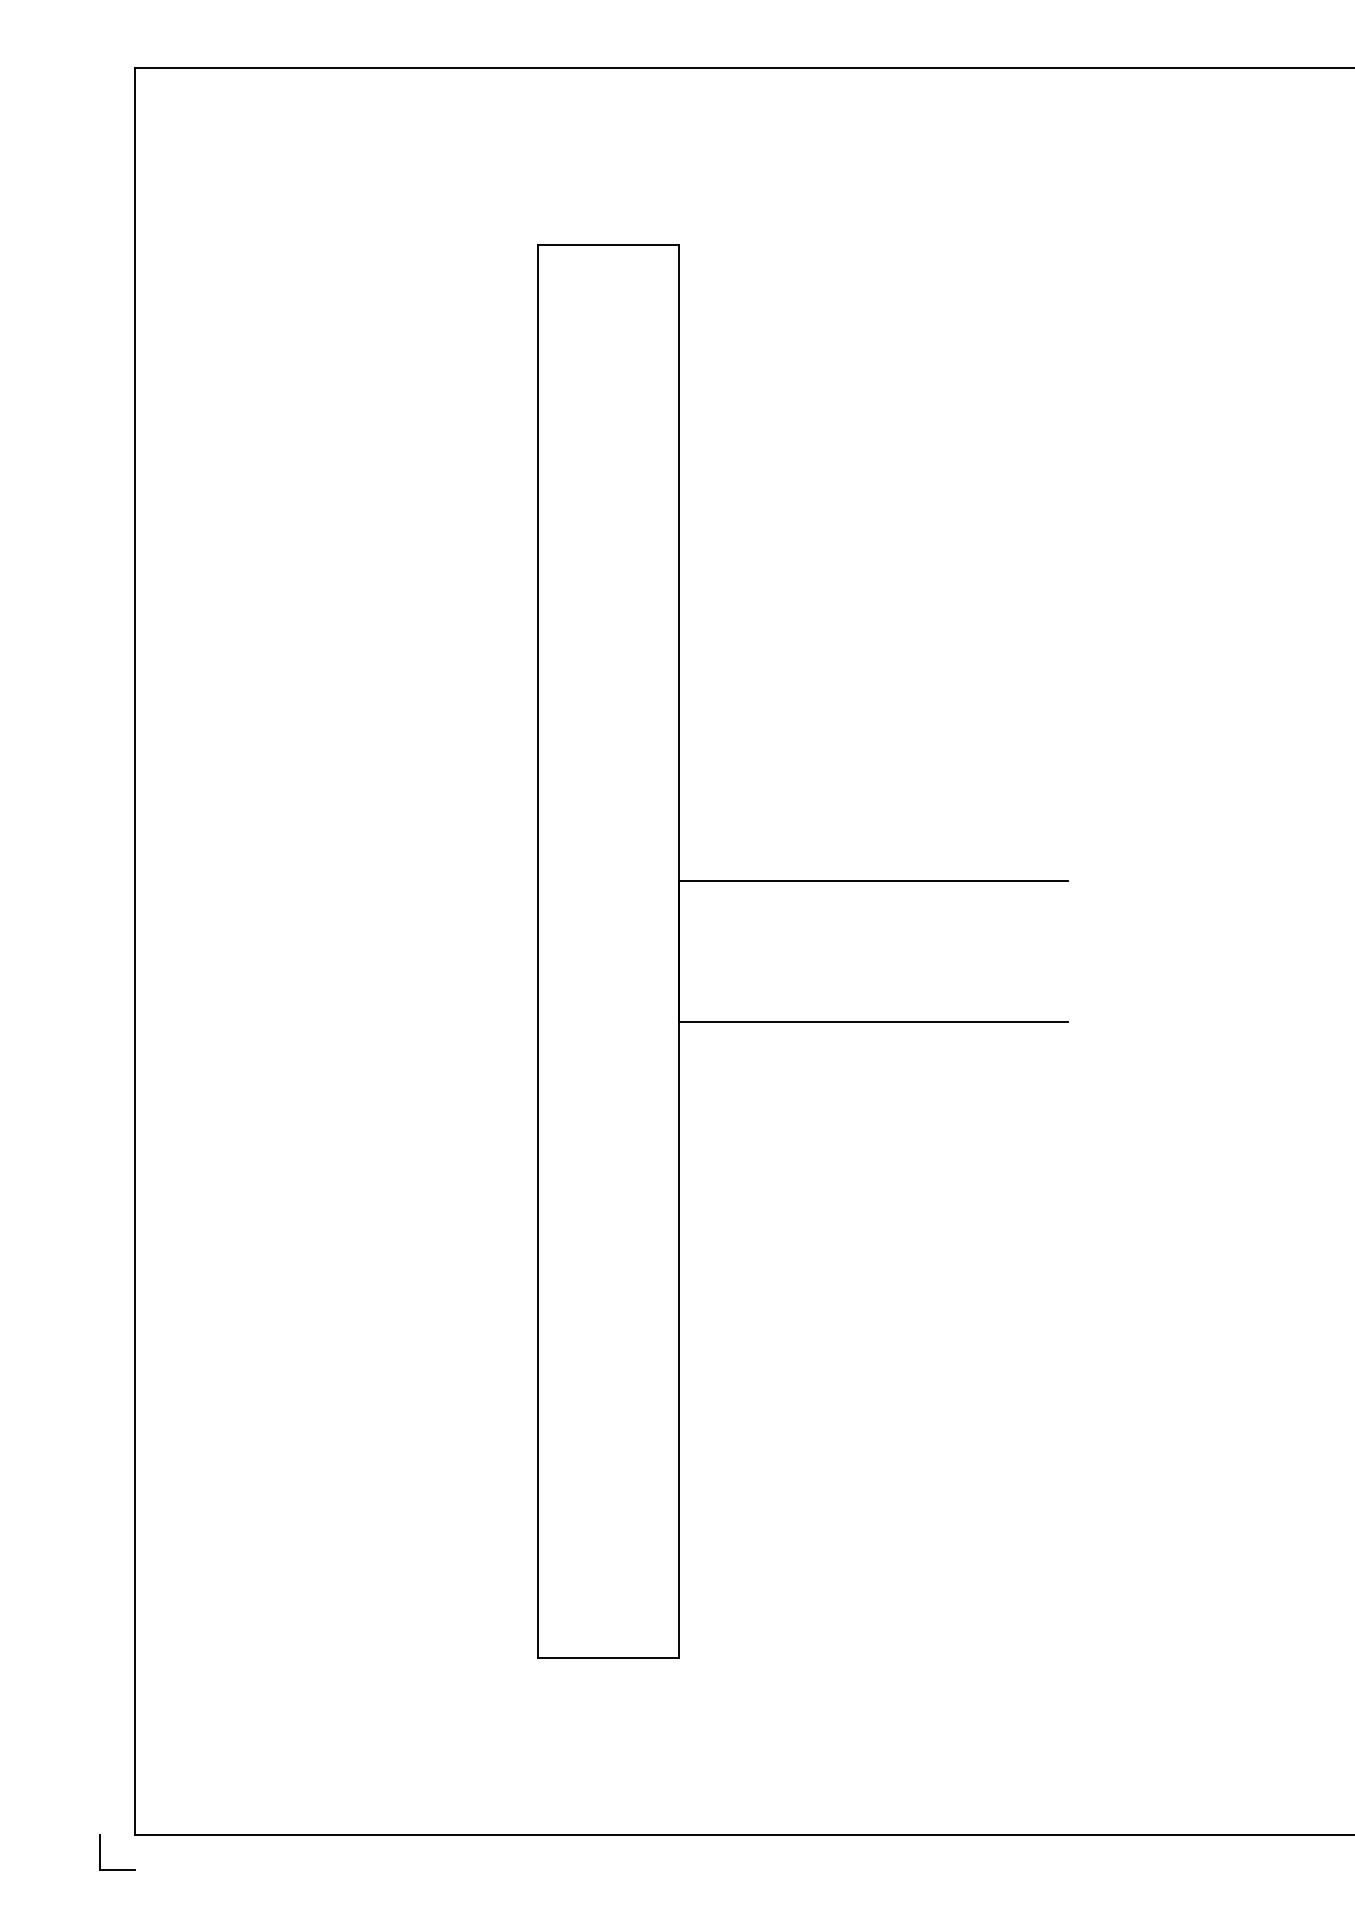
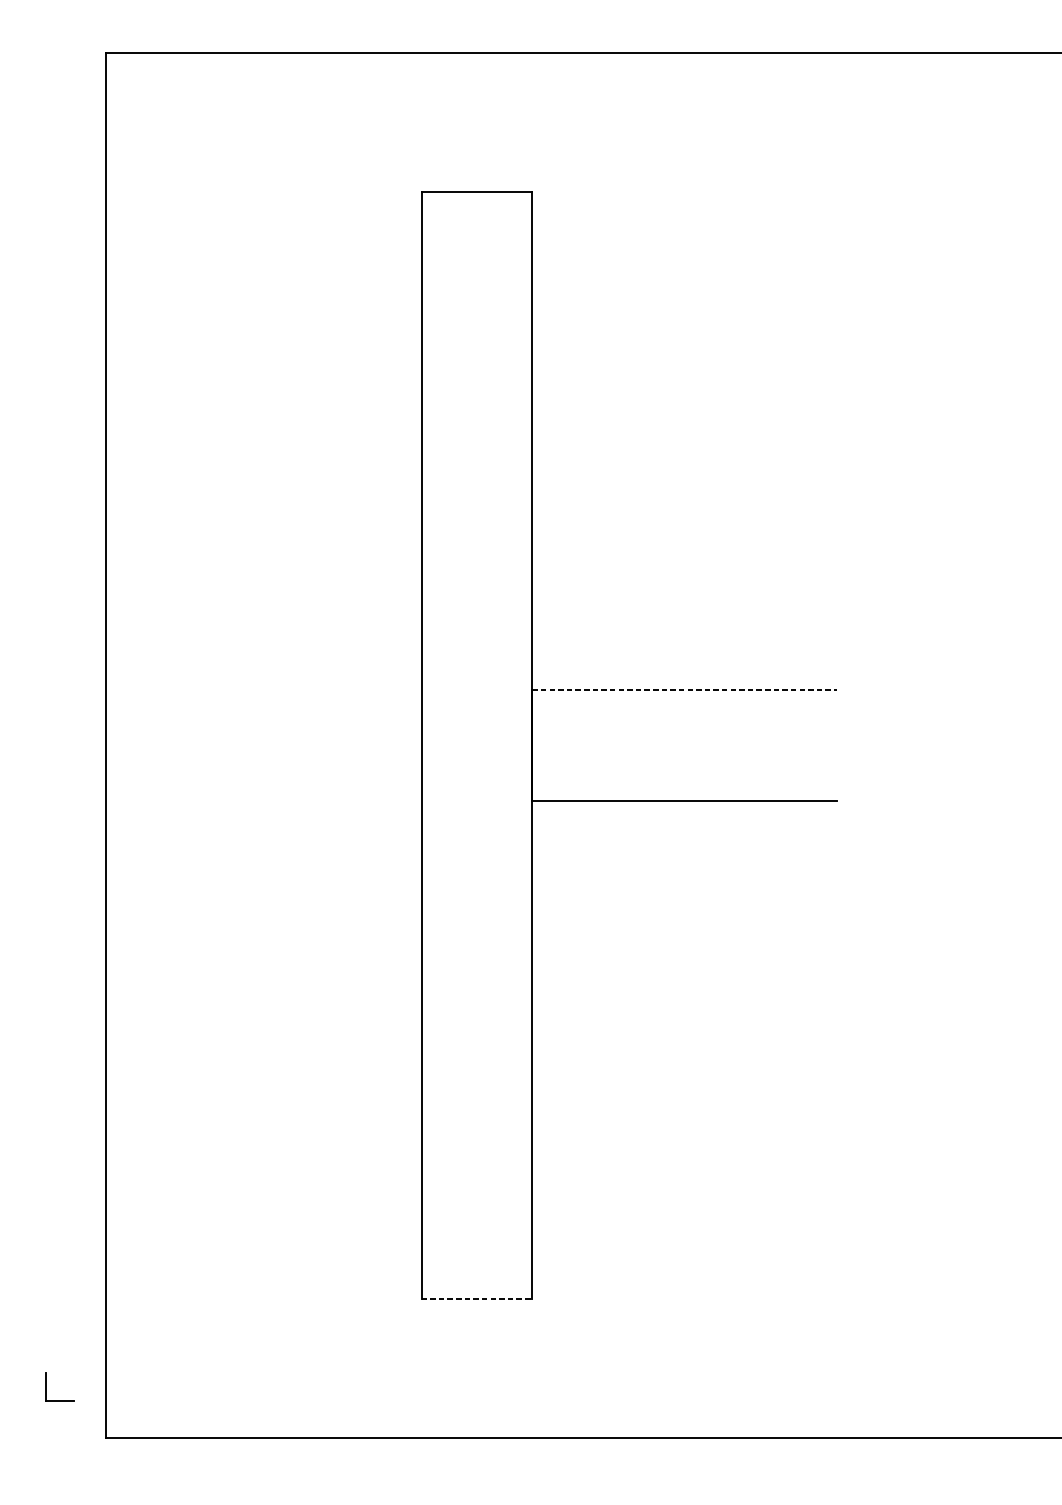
line: (874, 880) -> (685, 689), solid -> dashed
line: (608, 1658) -> (476, 1299), solid -> dashed
part: (100, 1852) -> (46, 1387), moved

